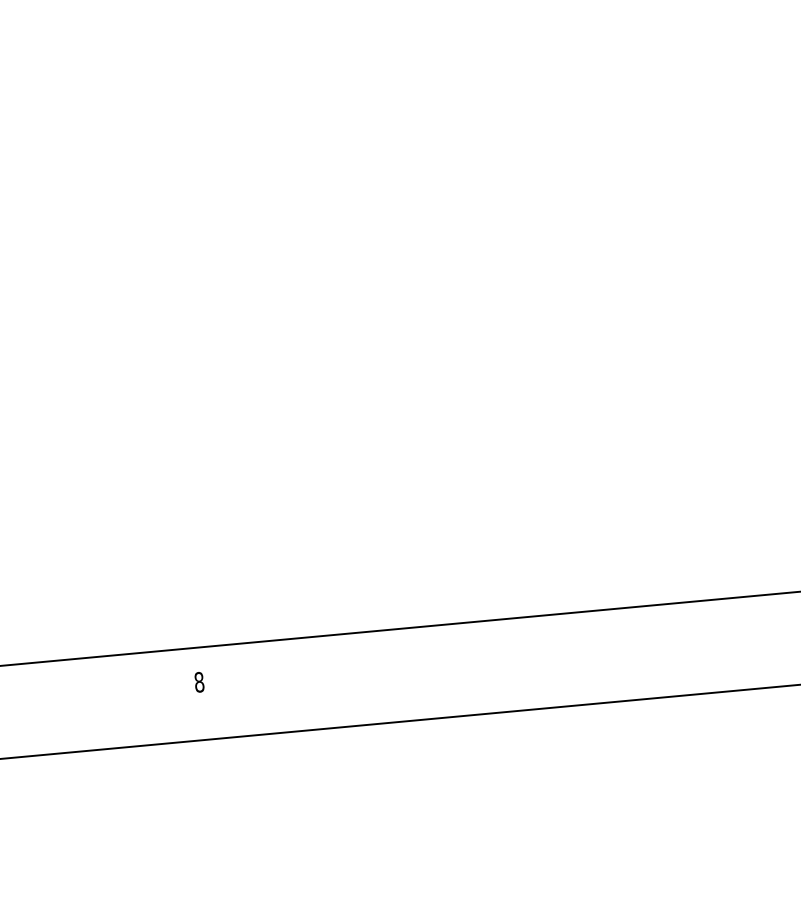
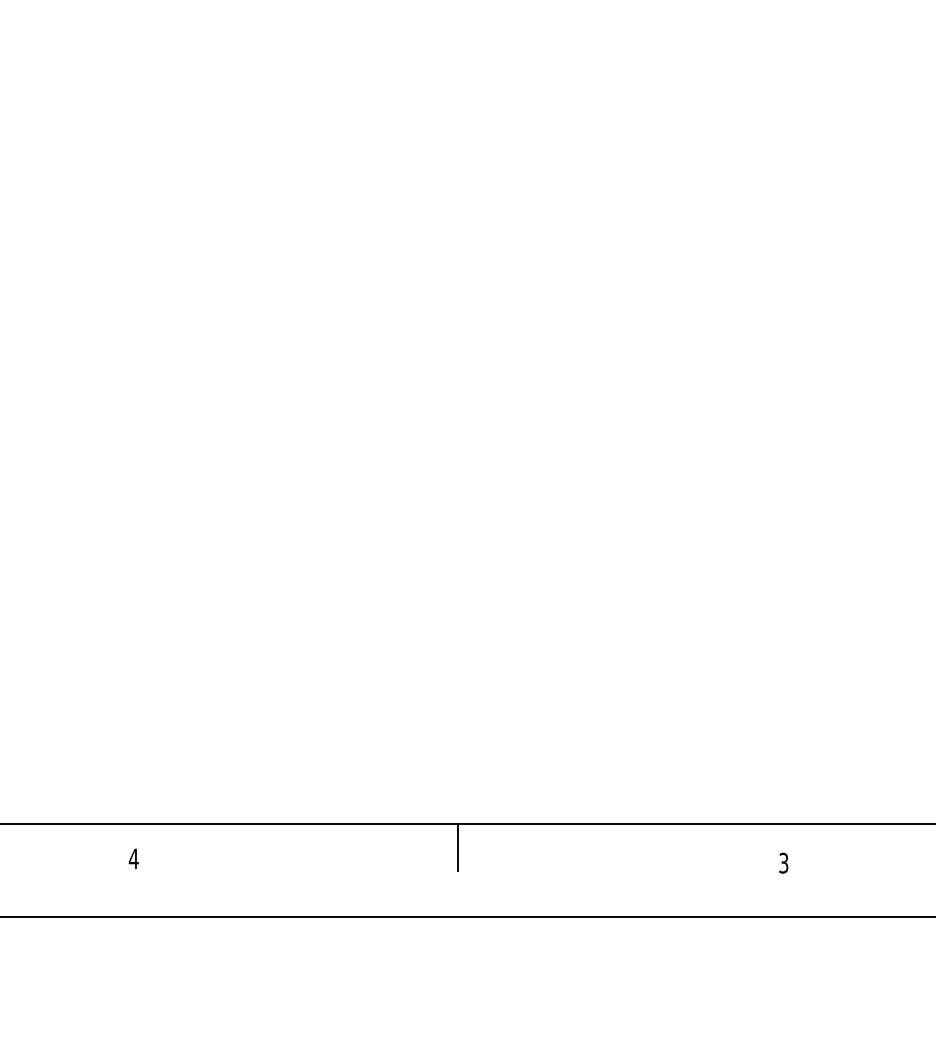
line: (520, 641) -> (457, 847), added
text: (199, 681) -> (133, 858), 8 -> 4

